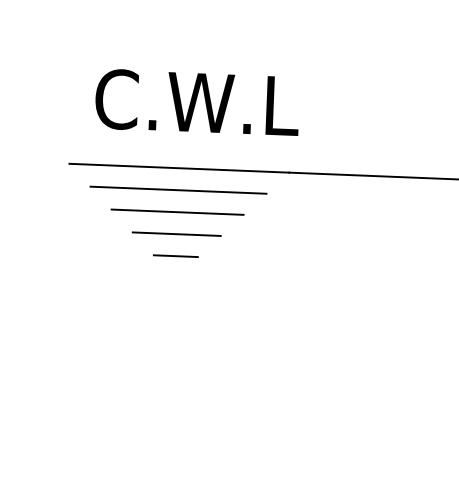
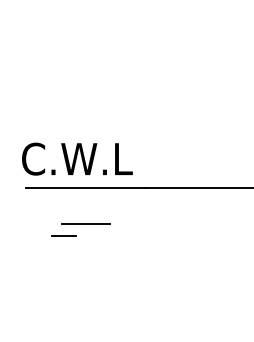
text: (197, 101) -> (77, 158), moved
line: (177, 189) -> (85, 199), removed
line: (176, 212) -> (85, 212), removed
line: (174, 255) -> (63, 235), moved

